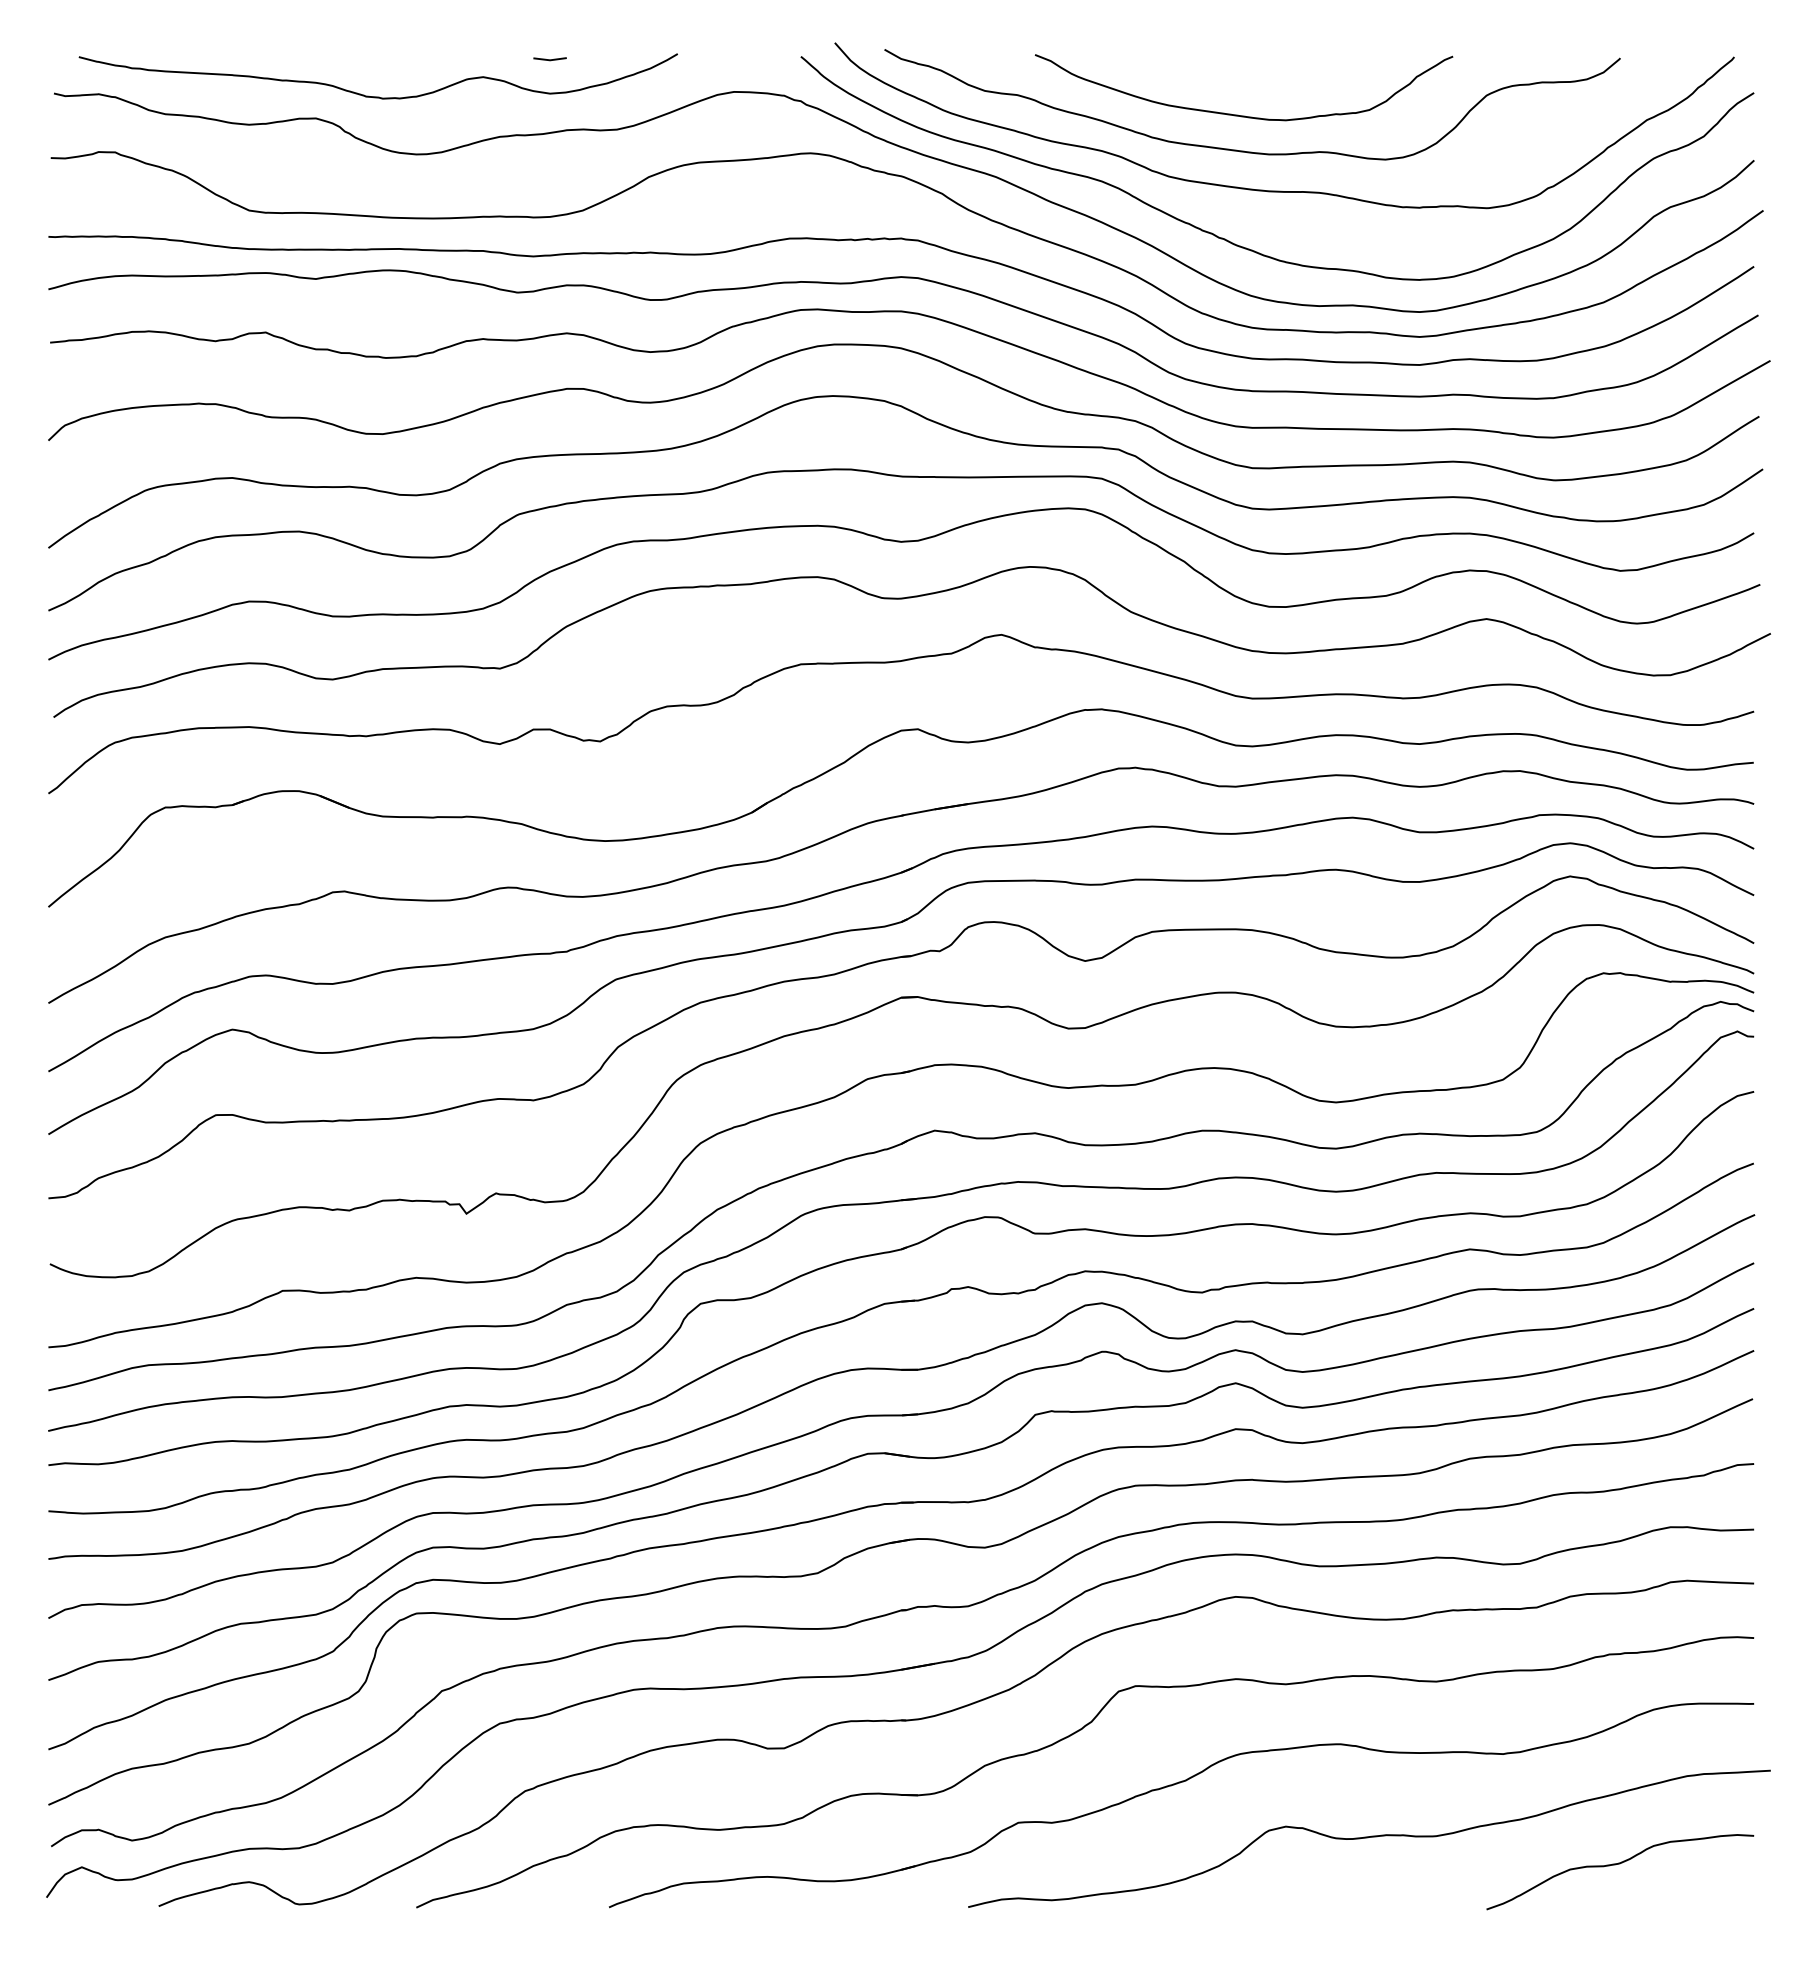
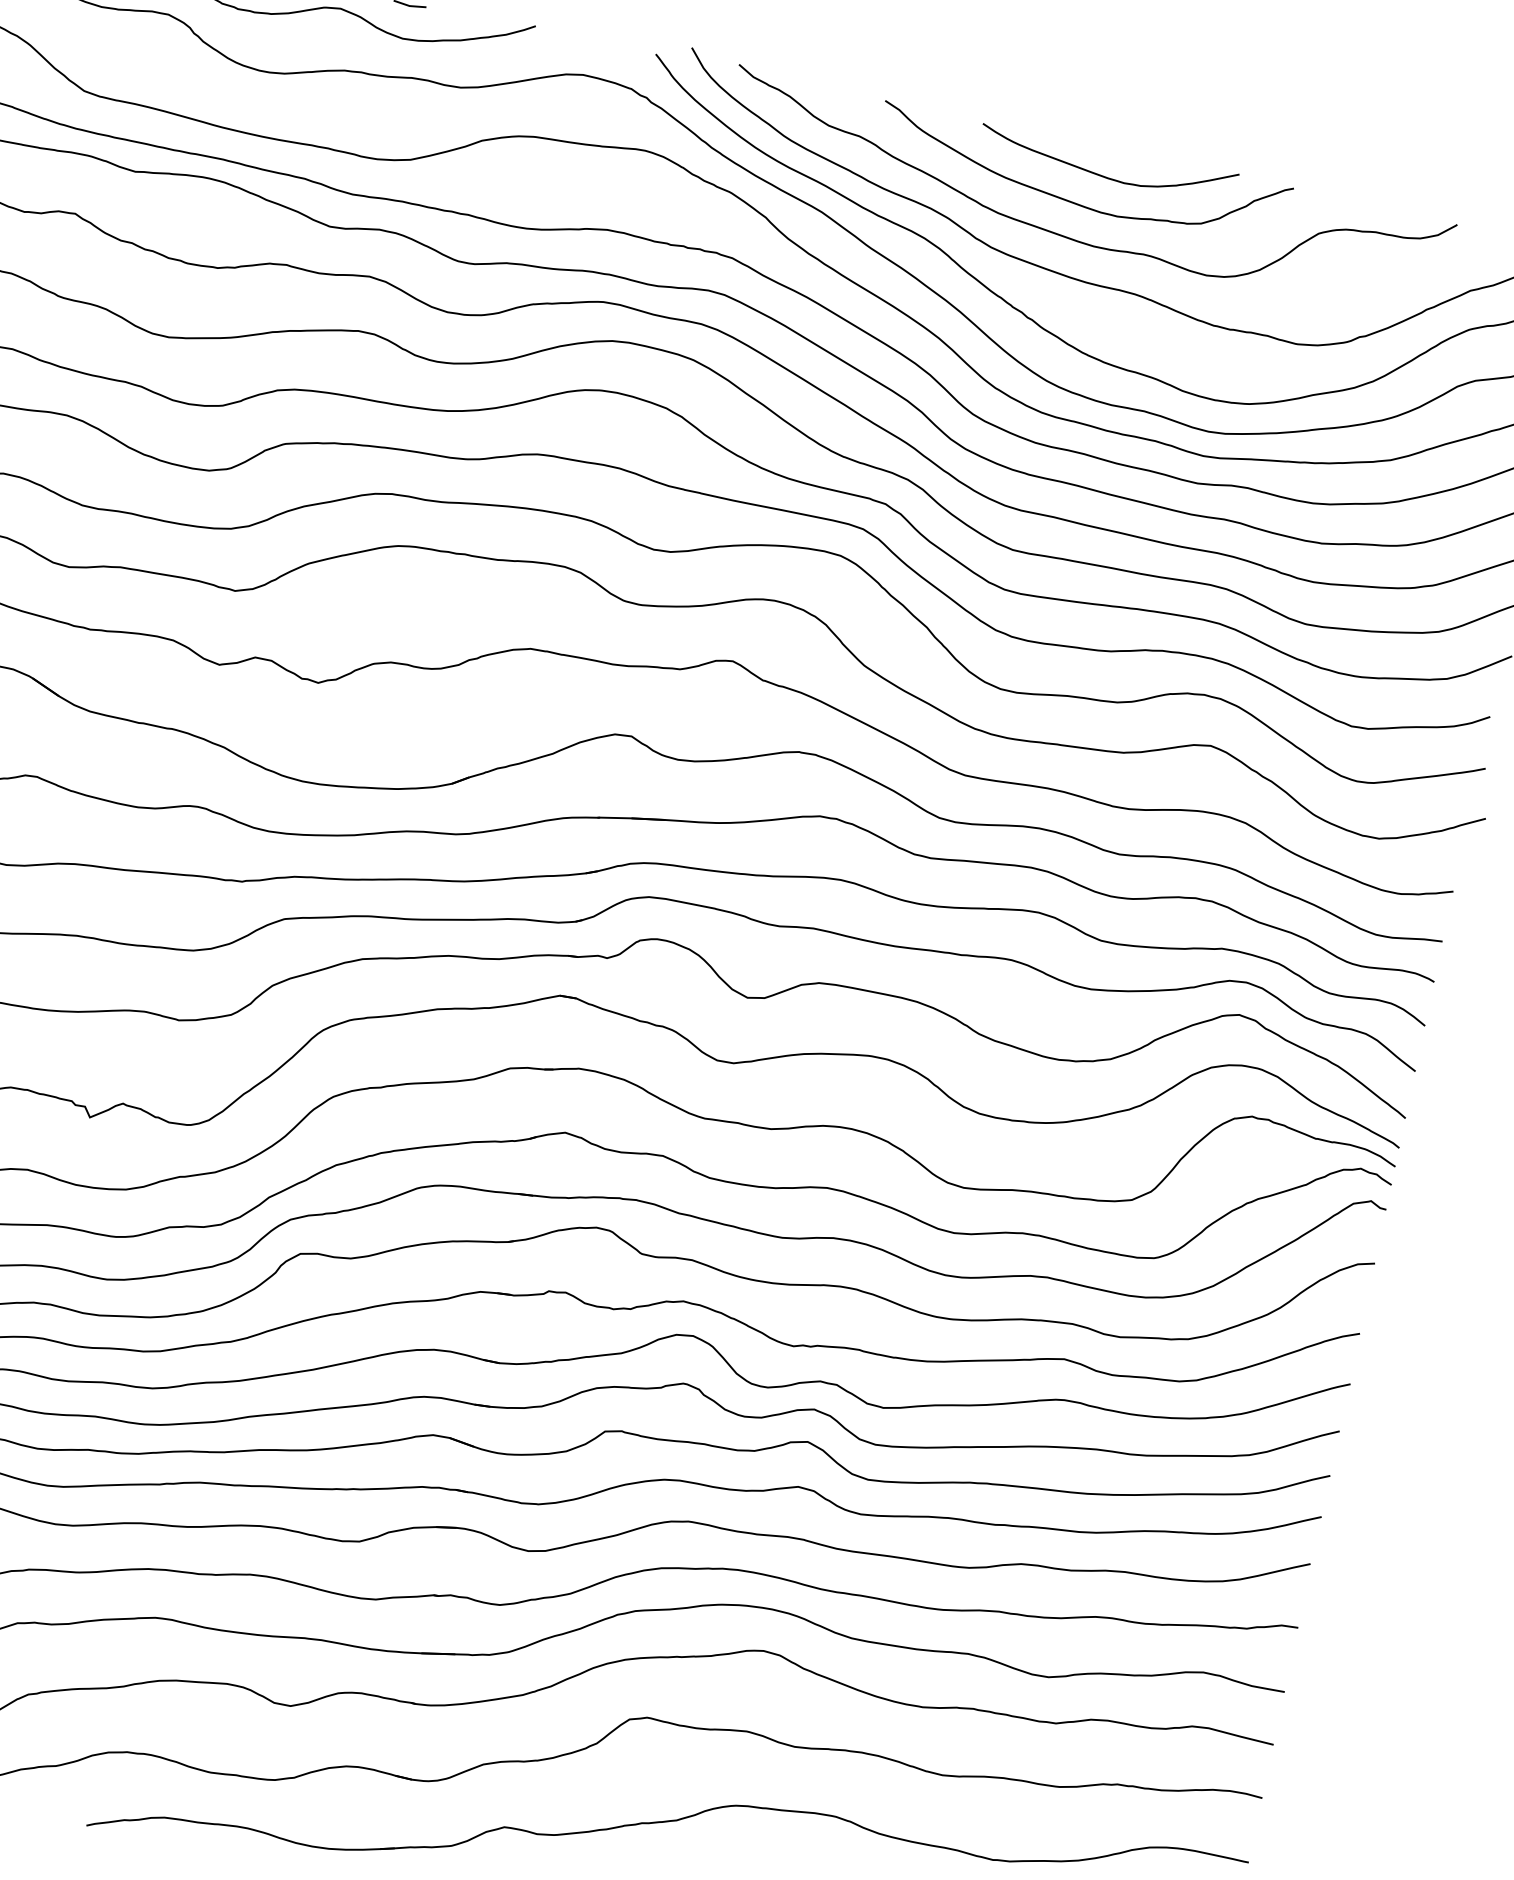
curve: (1261, 82) -> (1101, 174), added

